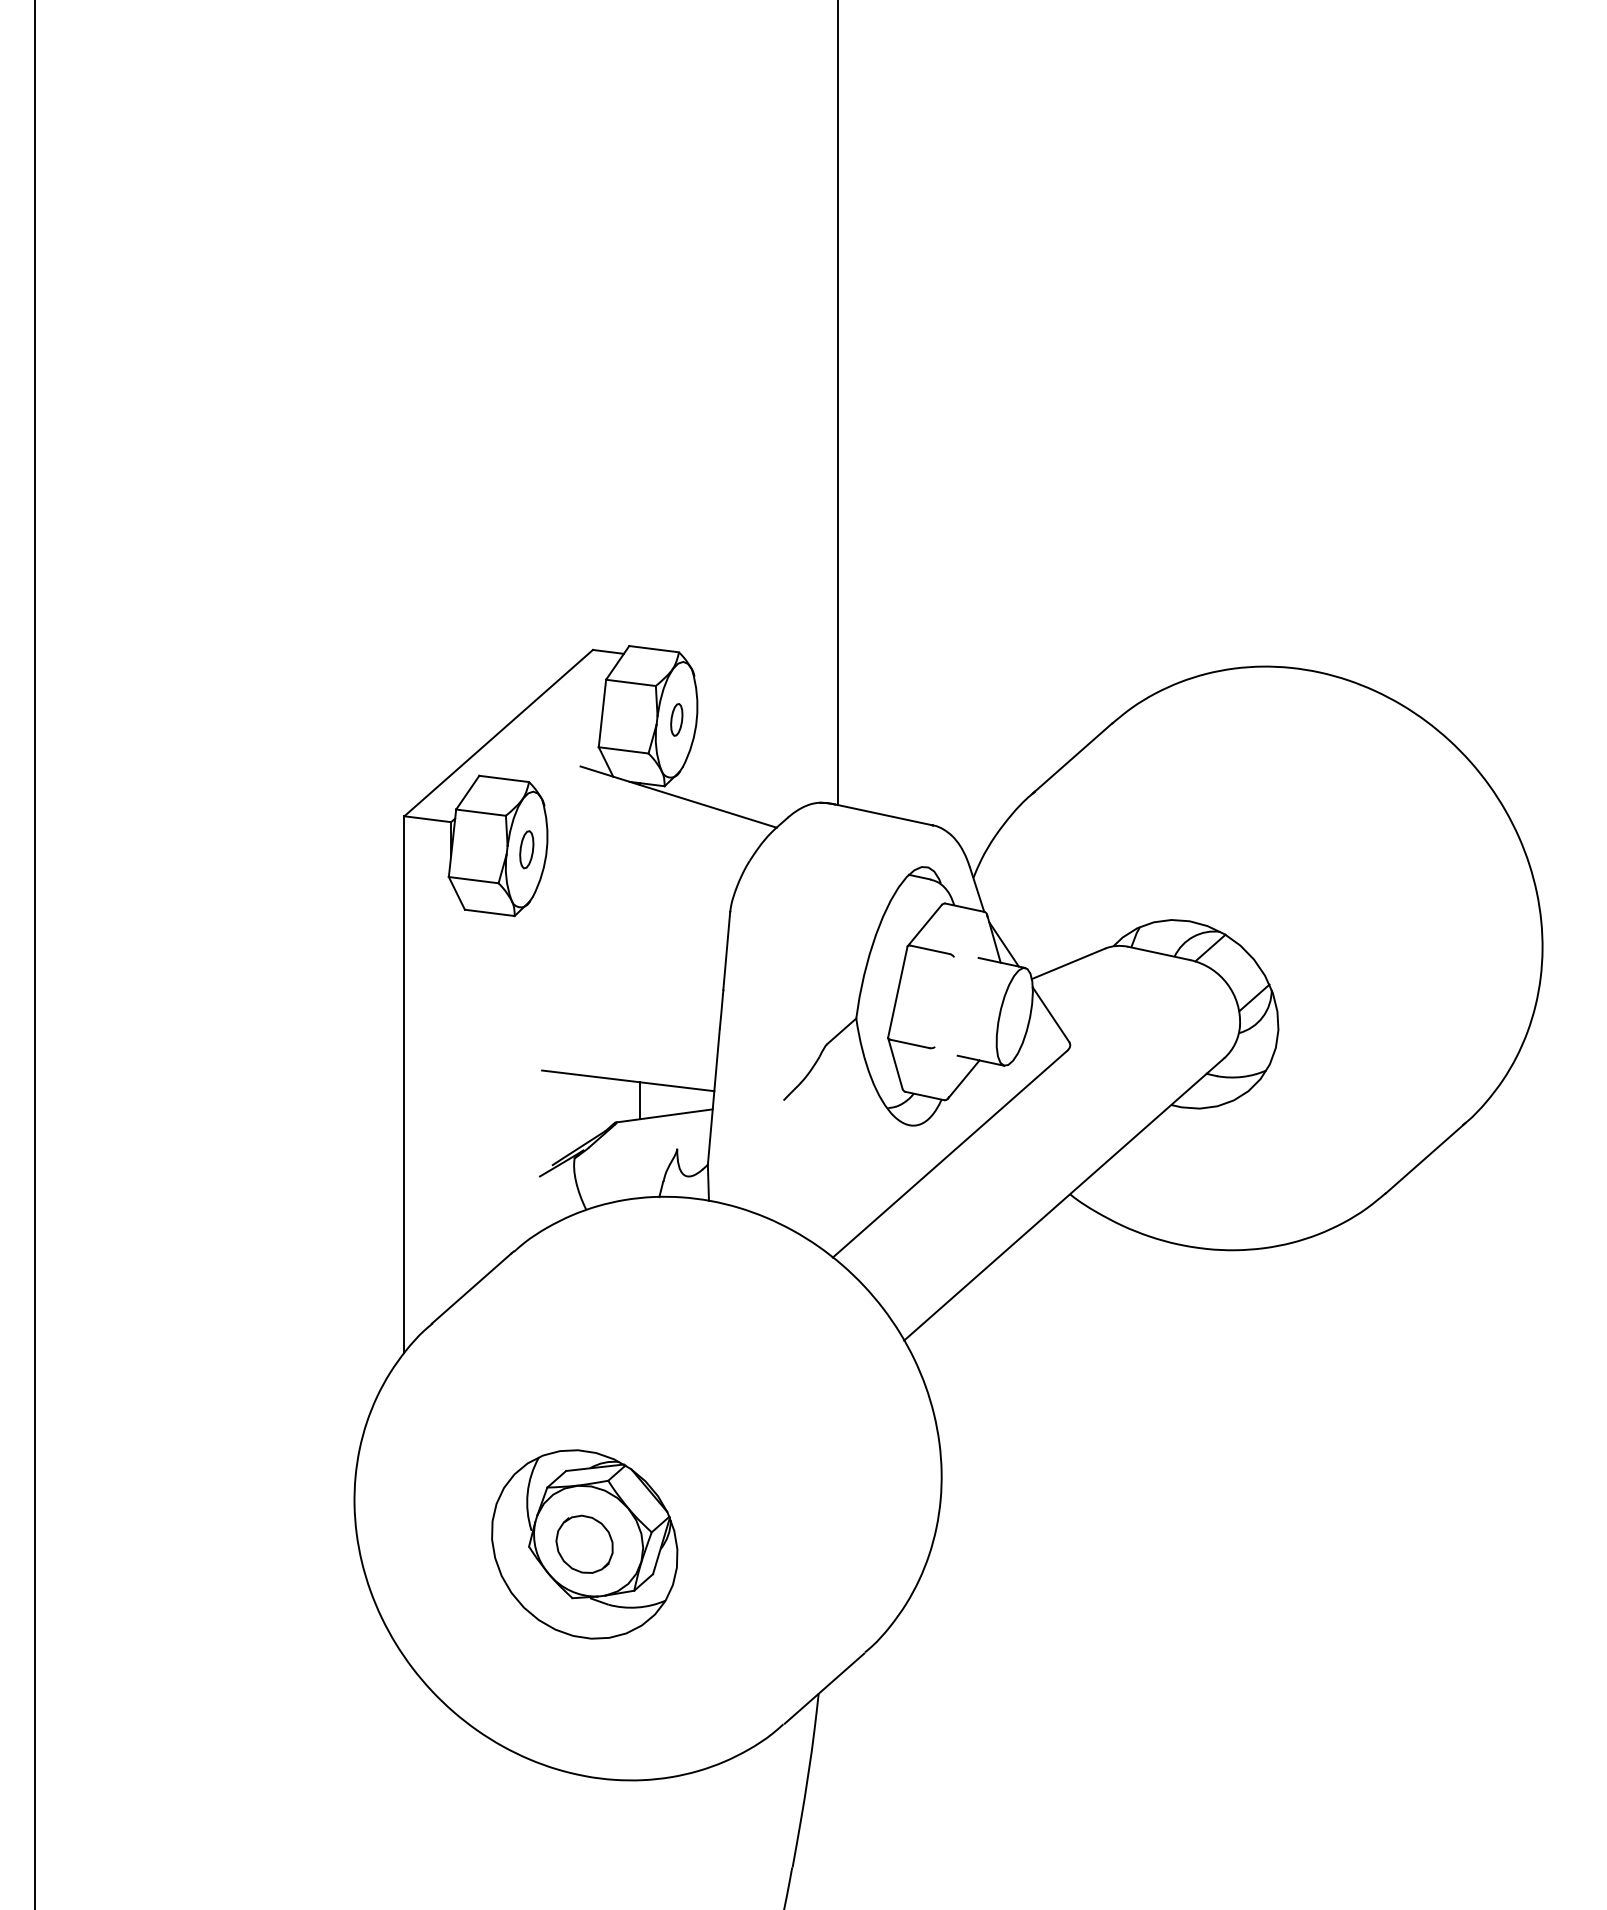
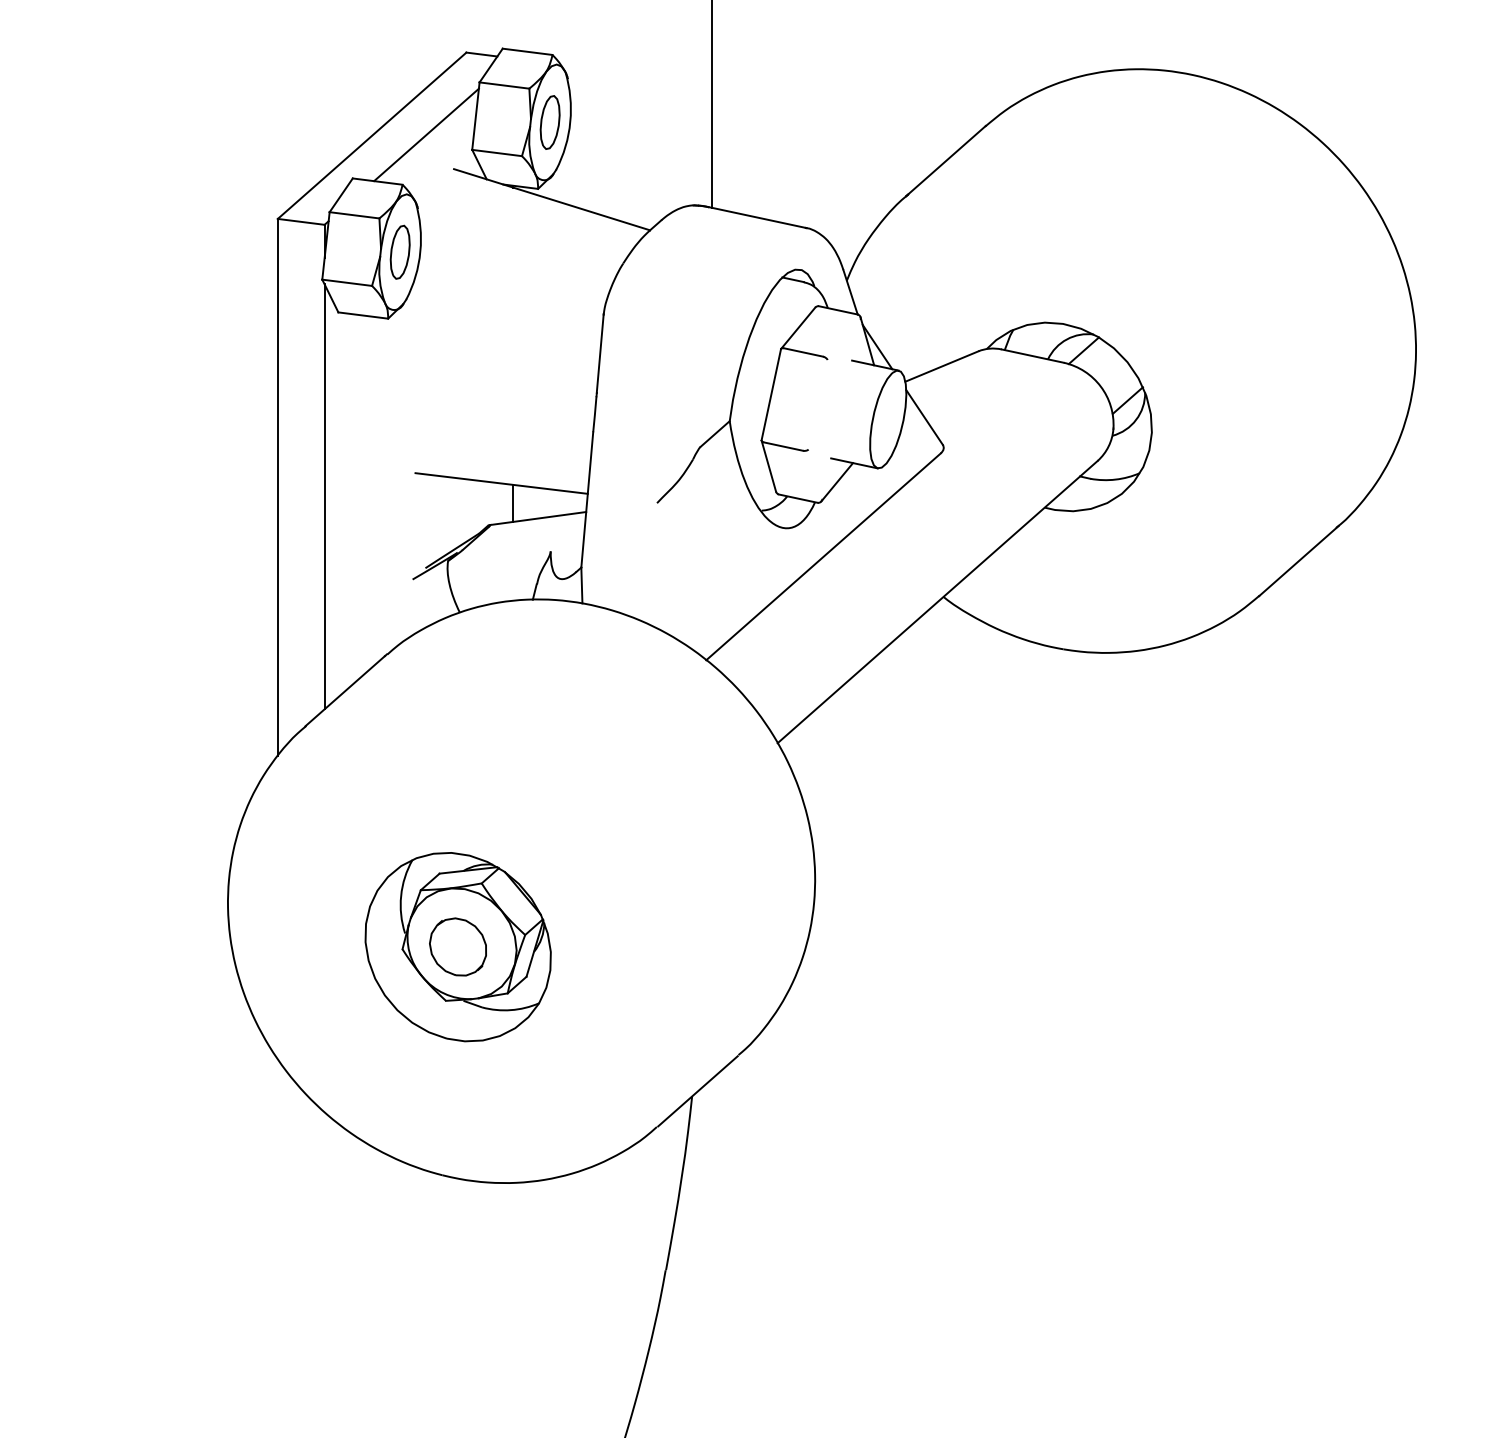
part: (676, 719) -> (549, 122), size x1.67
line: (552, 732) -> (425, 135), added
part: (526, 849) -> (399, 252), size x1.43
line: (451, 1093) -> (324, 496), added

